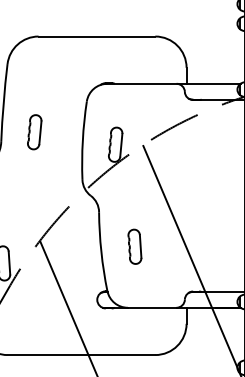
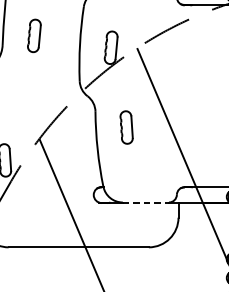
part: (134, 246) -> (126, 127), moved
line: (152, 307) -> (146, 202), solid -> dashed

